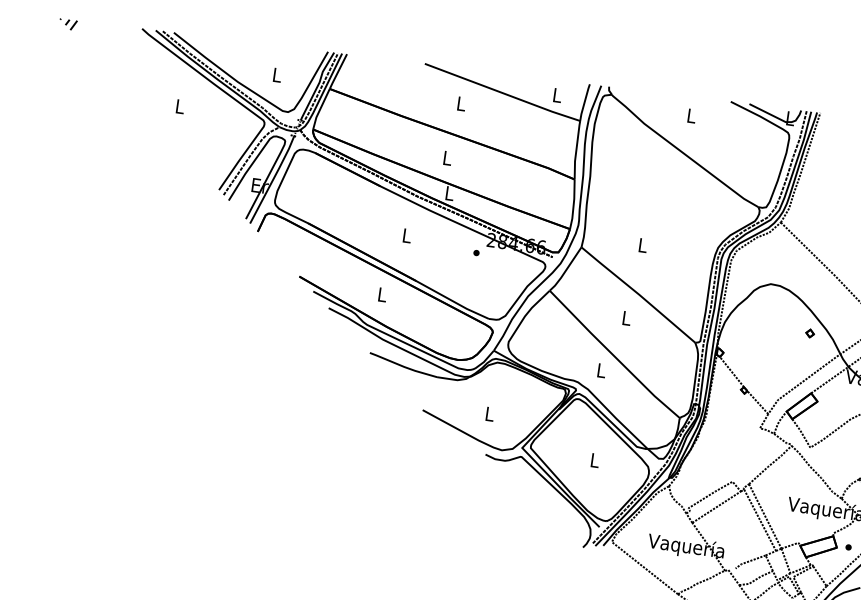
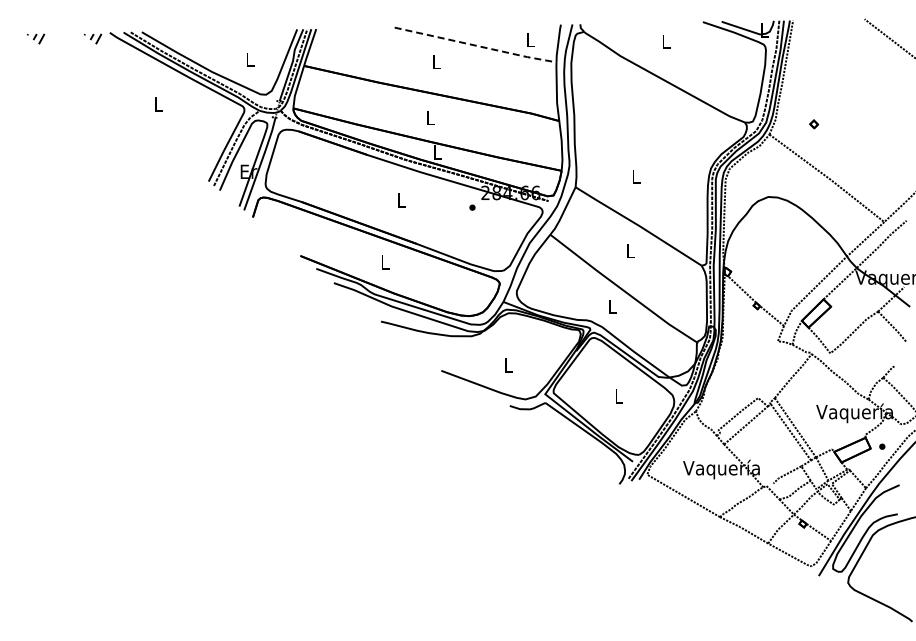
part: (124, 31) -> (92, 38), added
line: (503, 93) -> (476, 45), solid -> dashed
part: (810, 333) -> (814, 124), moved

